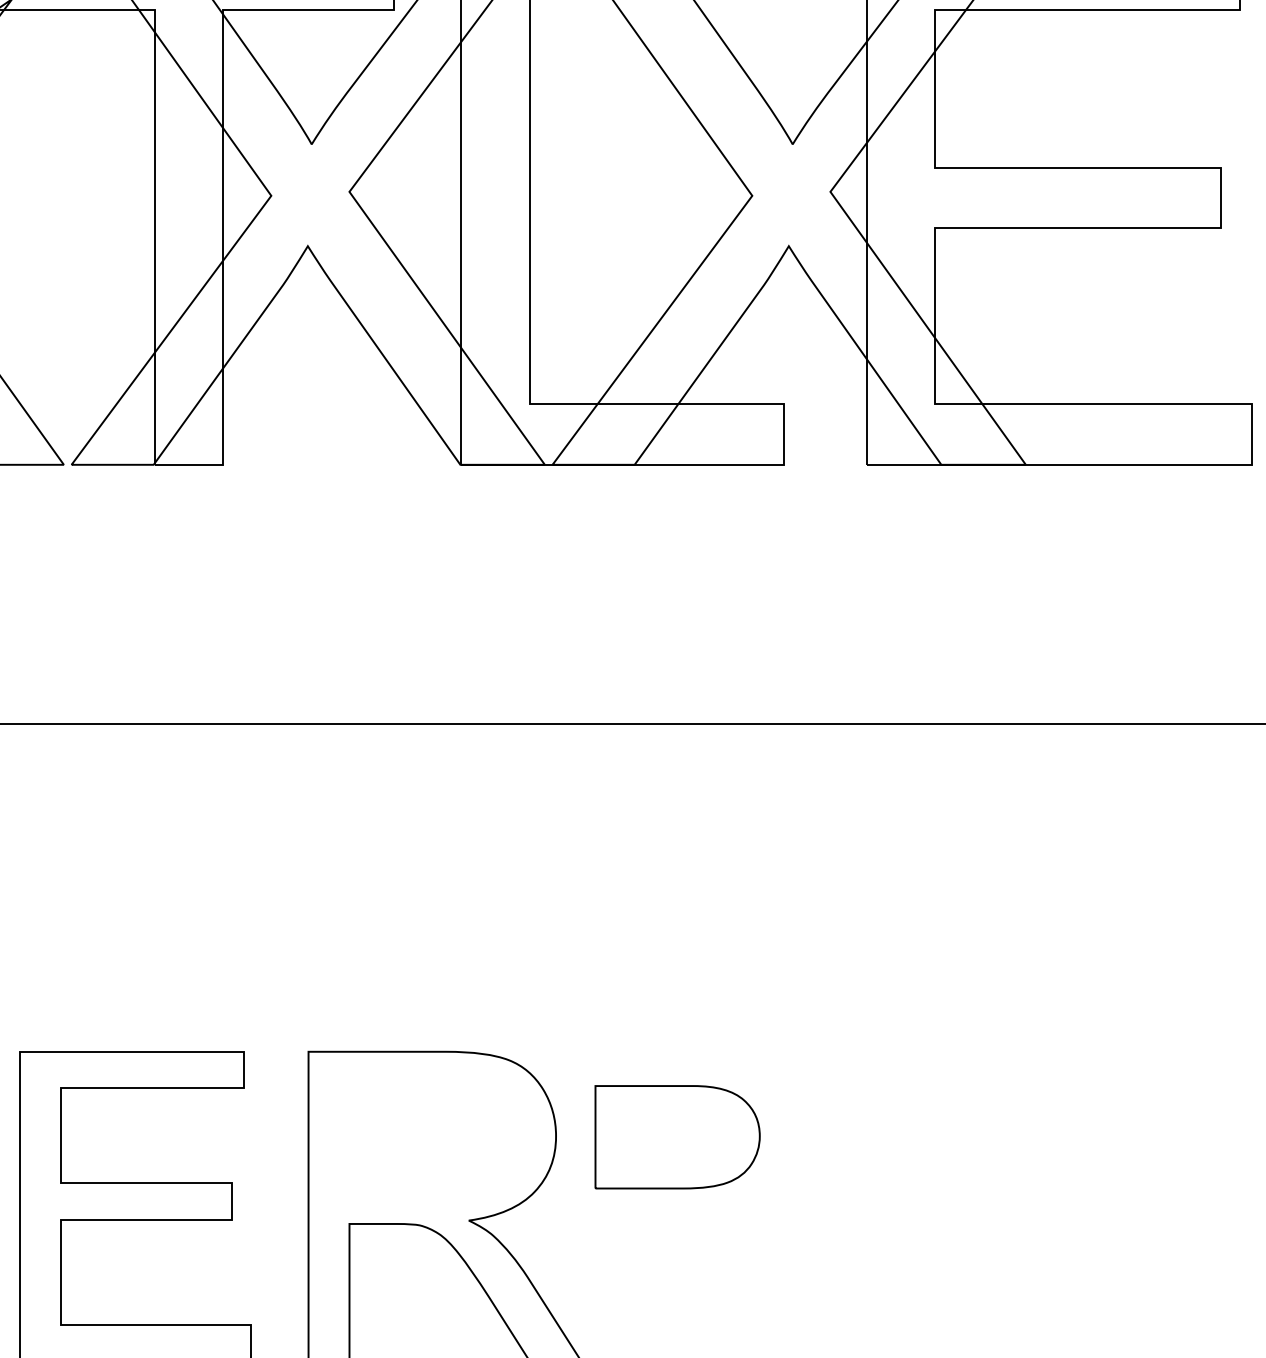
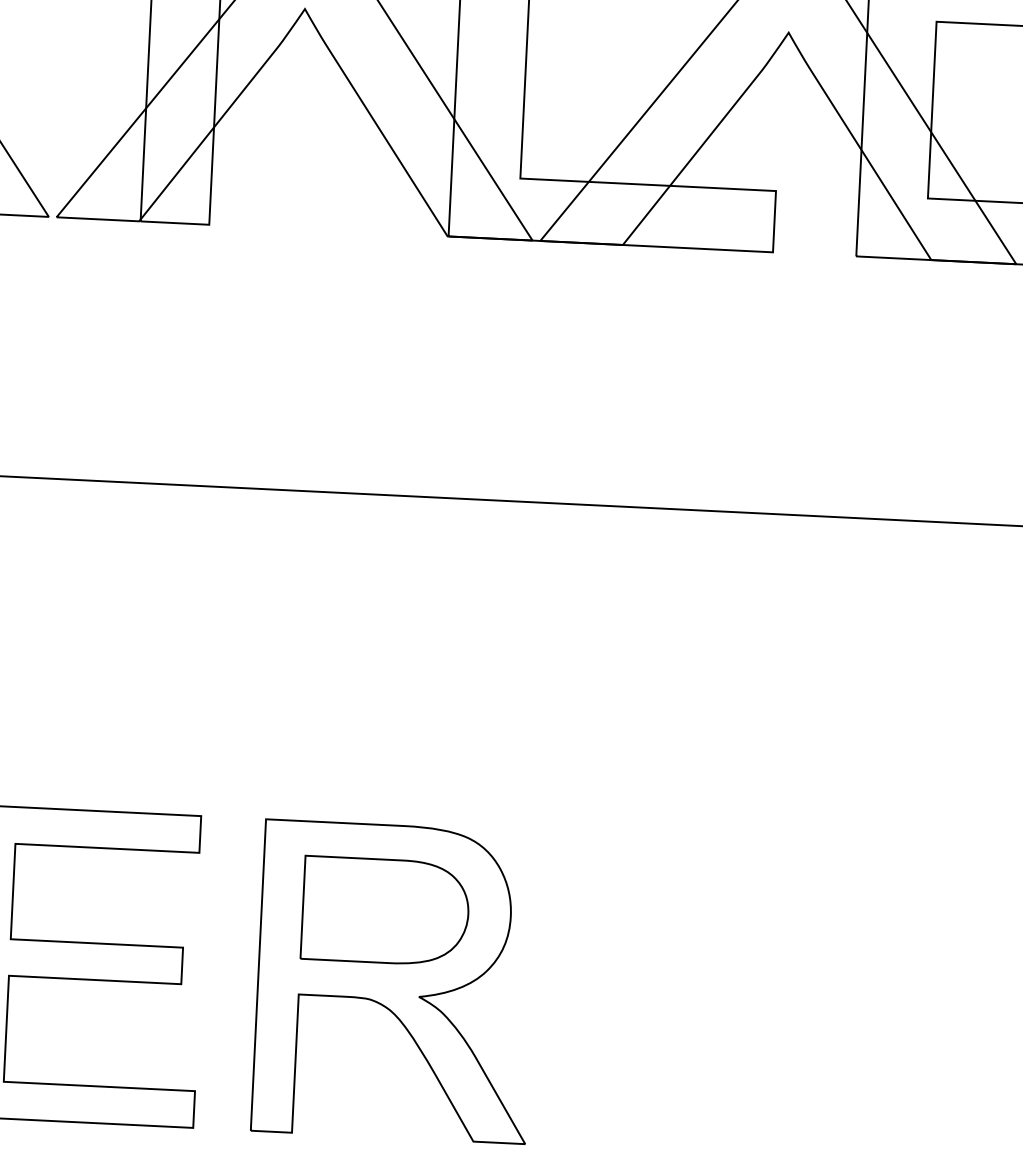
part: (677, 1137) -> (385, 911), moved

